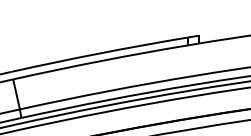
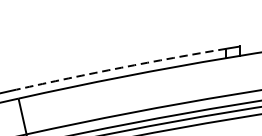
arc: (99, 53) -> (121, 67), solid -> dashed

